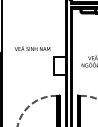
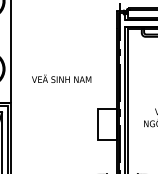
text: (32, 48) -> (61, 78), moved

